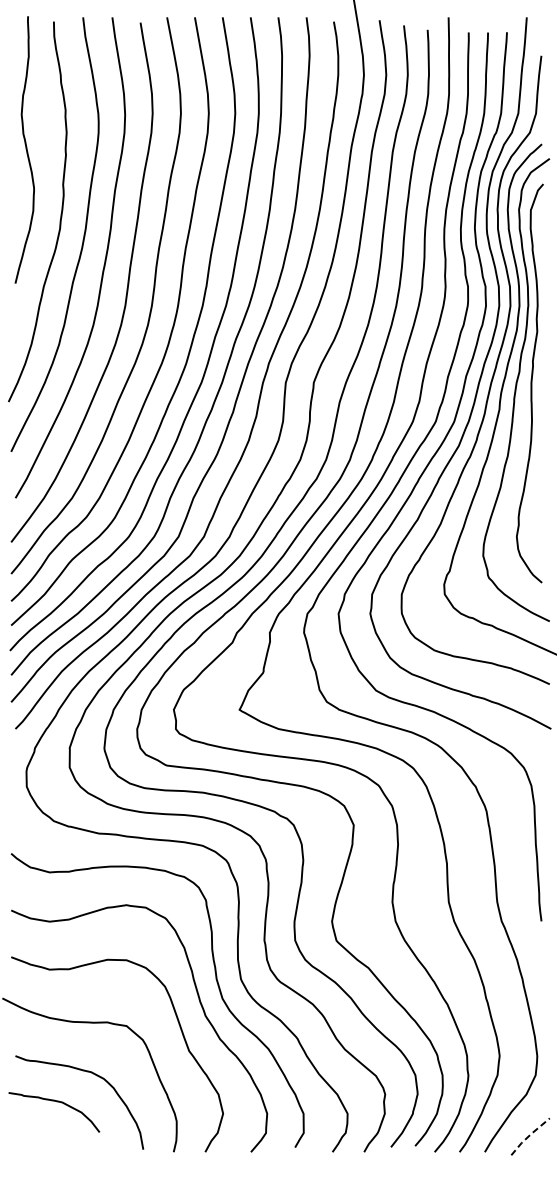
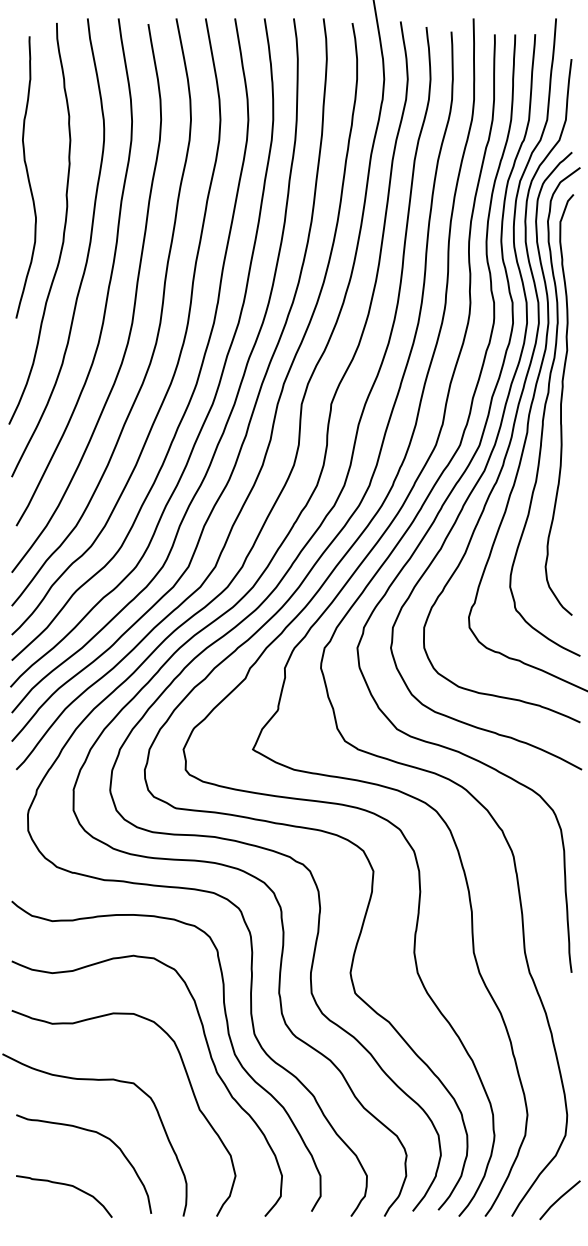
curve: (26, 150) -> (27, 177), moved
curve: (54, 1101) -> (64, 1185), moved
line: (529, 1136) -> (558, 1199), dashed -> solid

